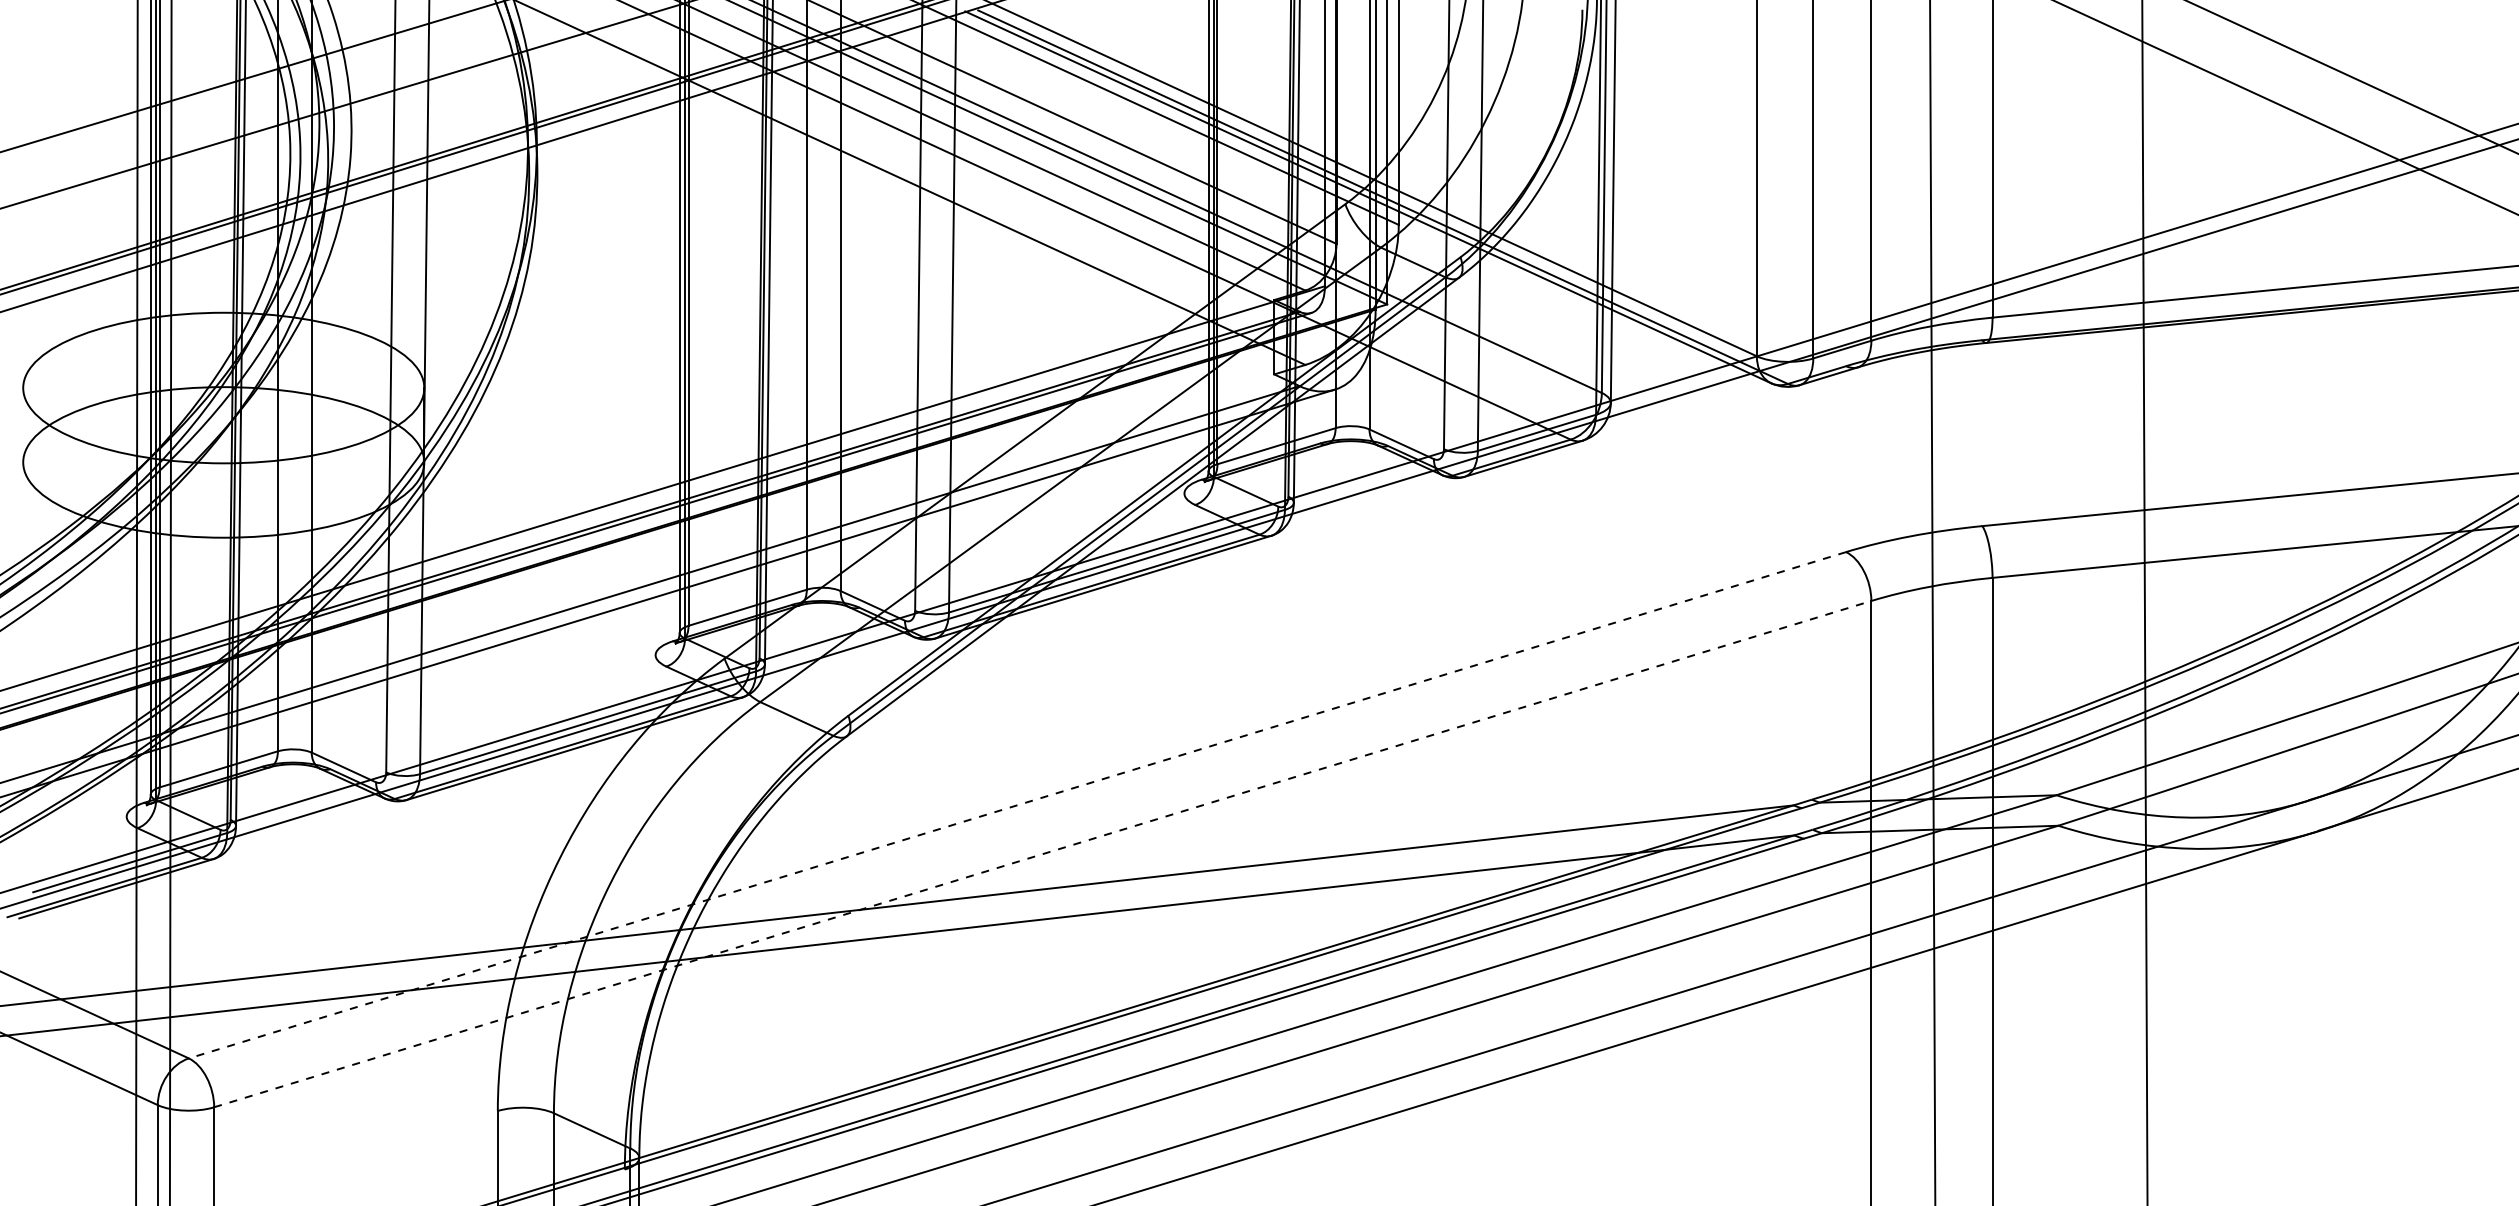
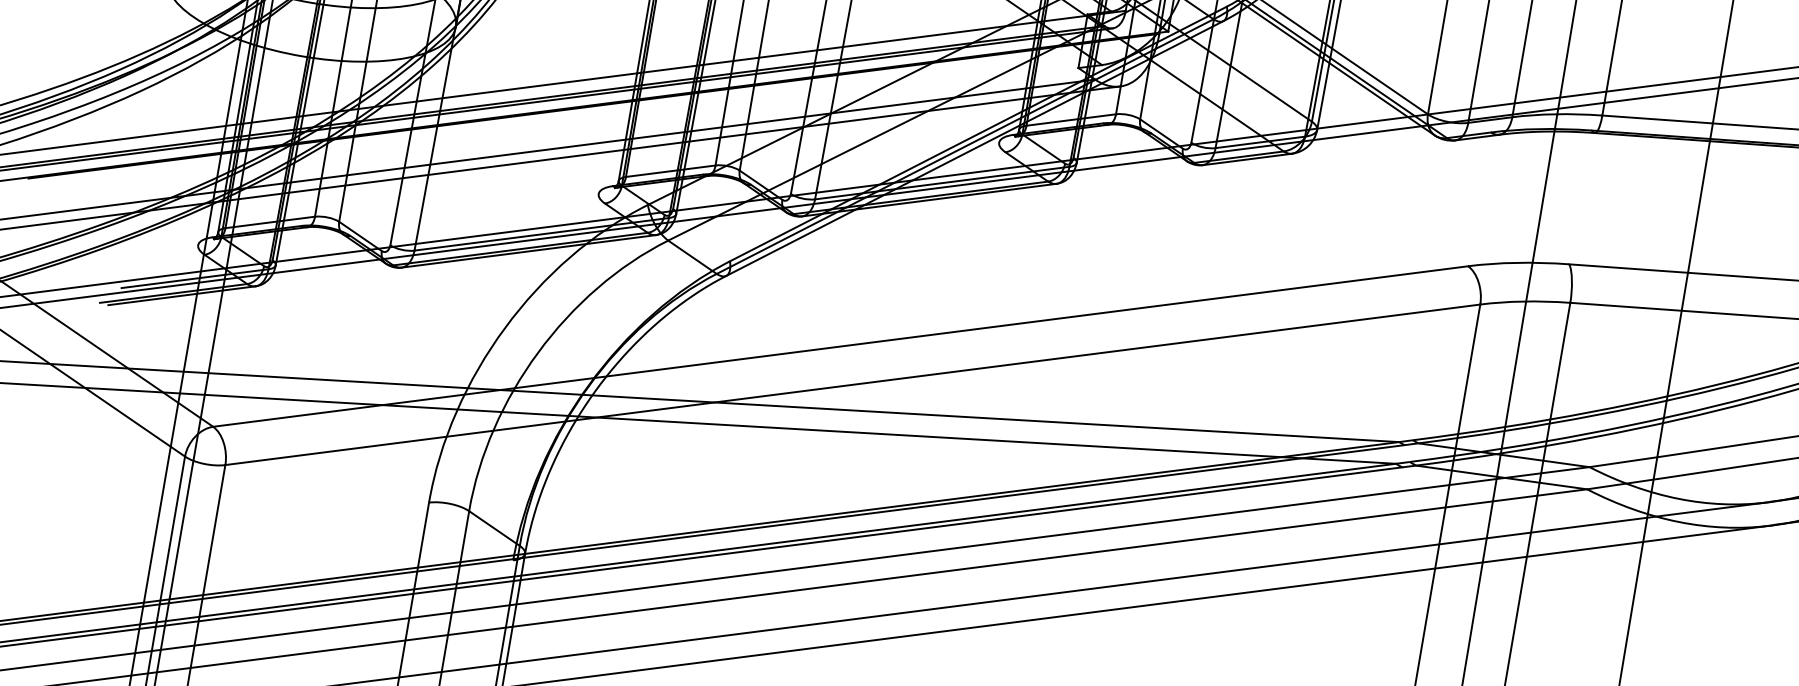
line: (1016, 805) -> (839, 346), dashed -> solid
line: (1043, 853) -> (853, 384), dashed -> solid

